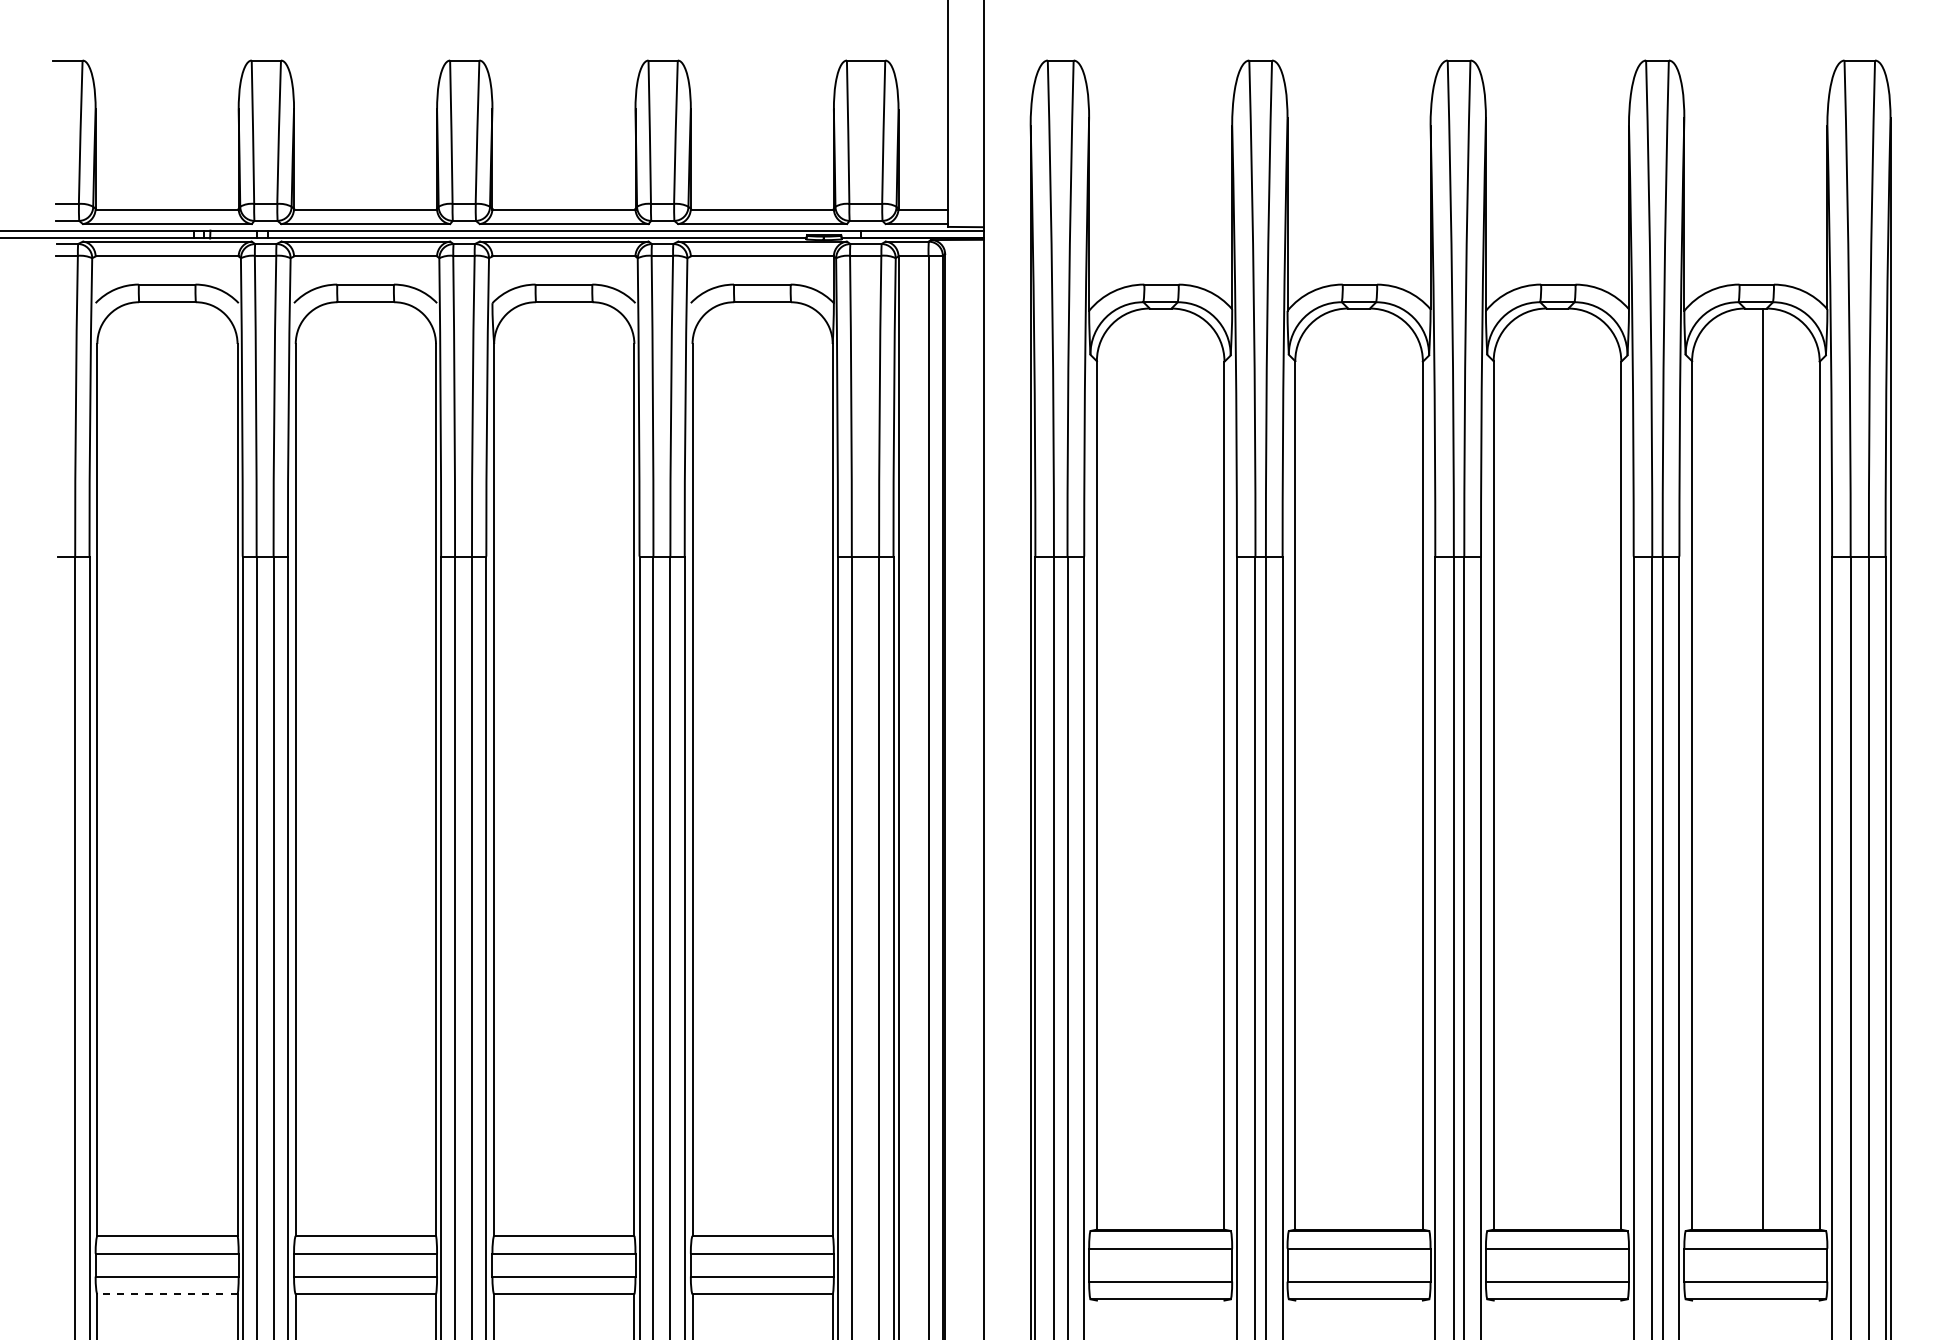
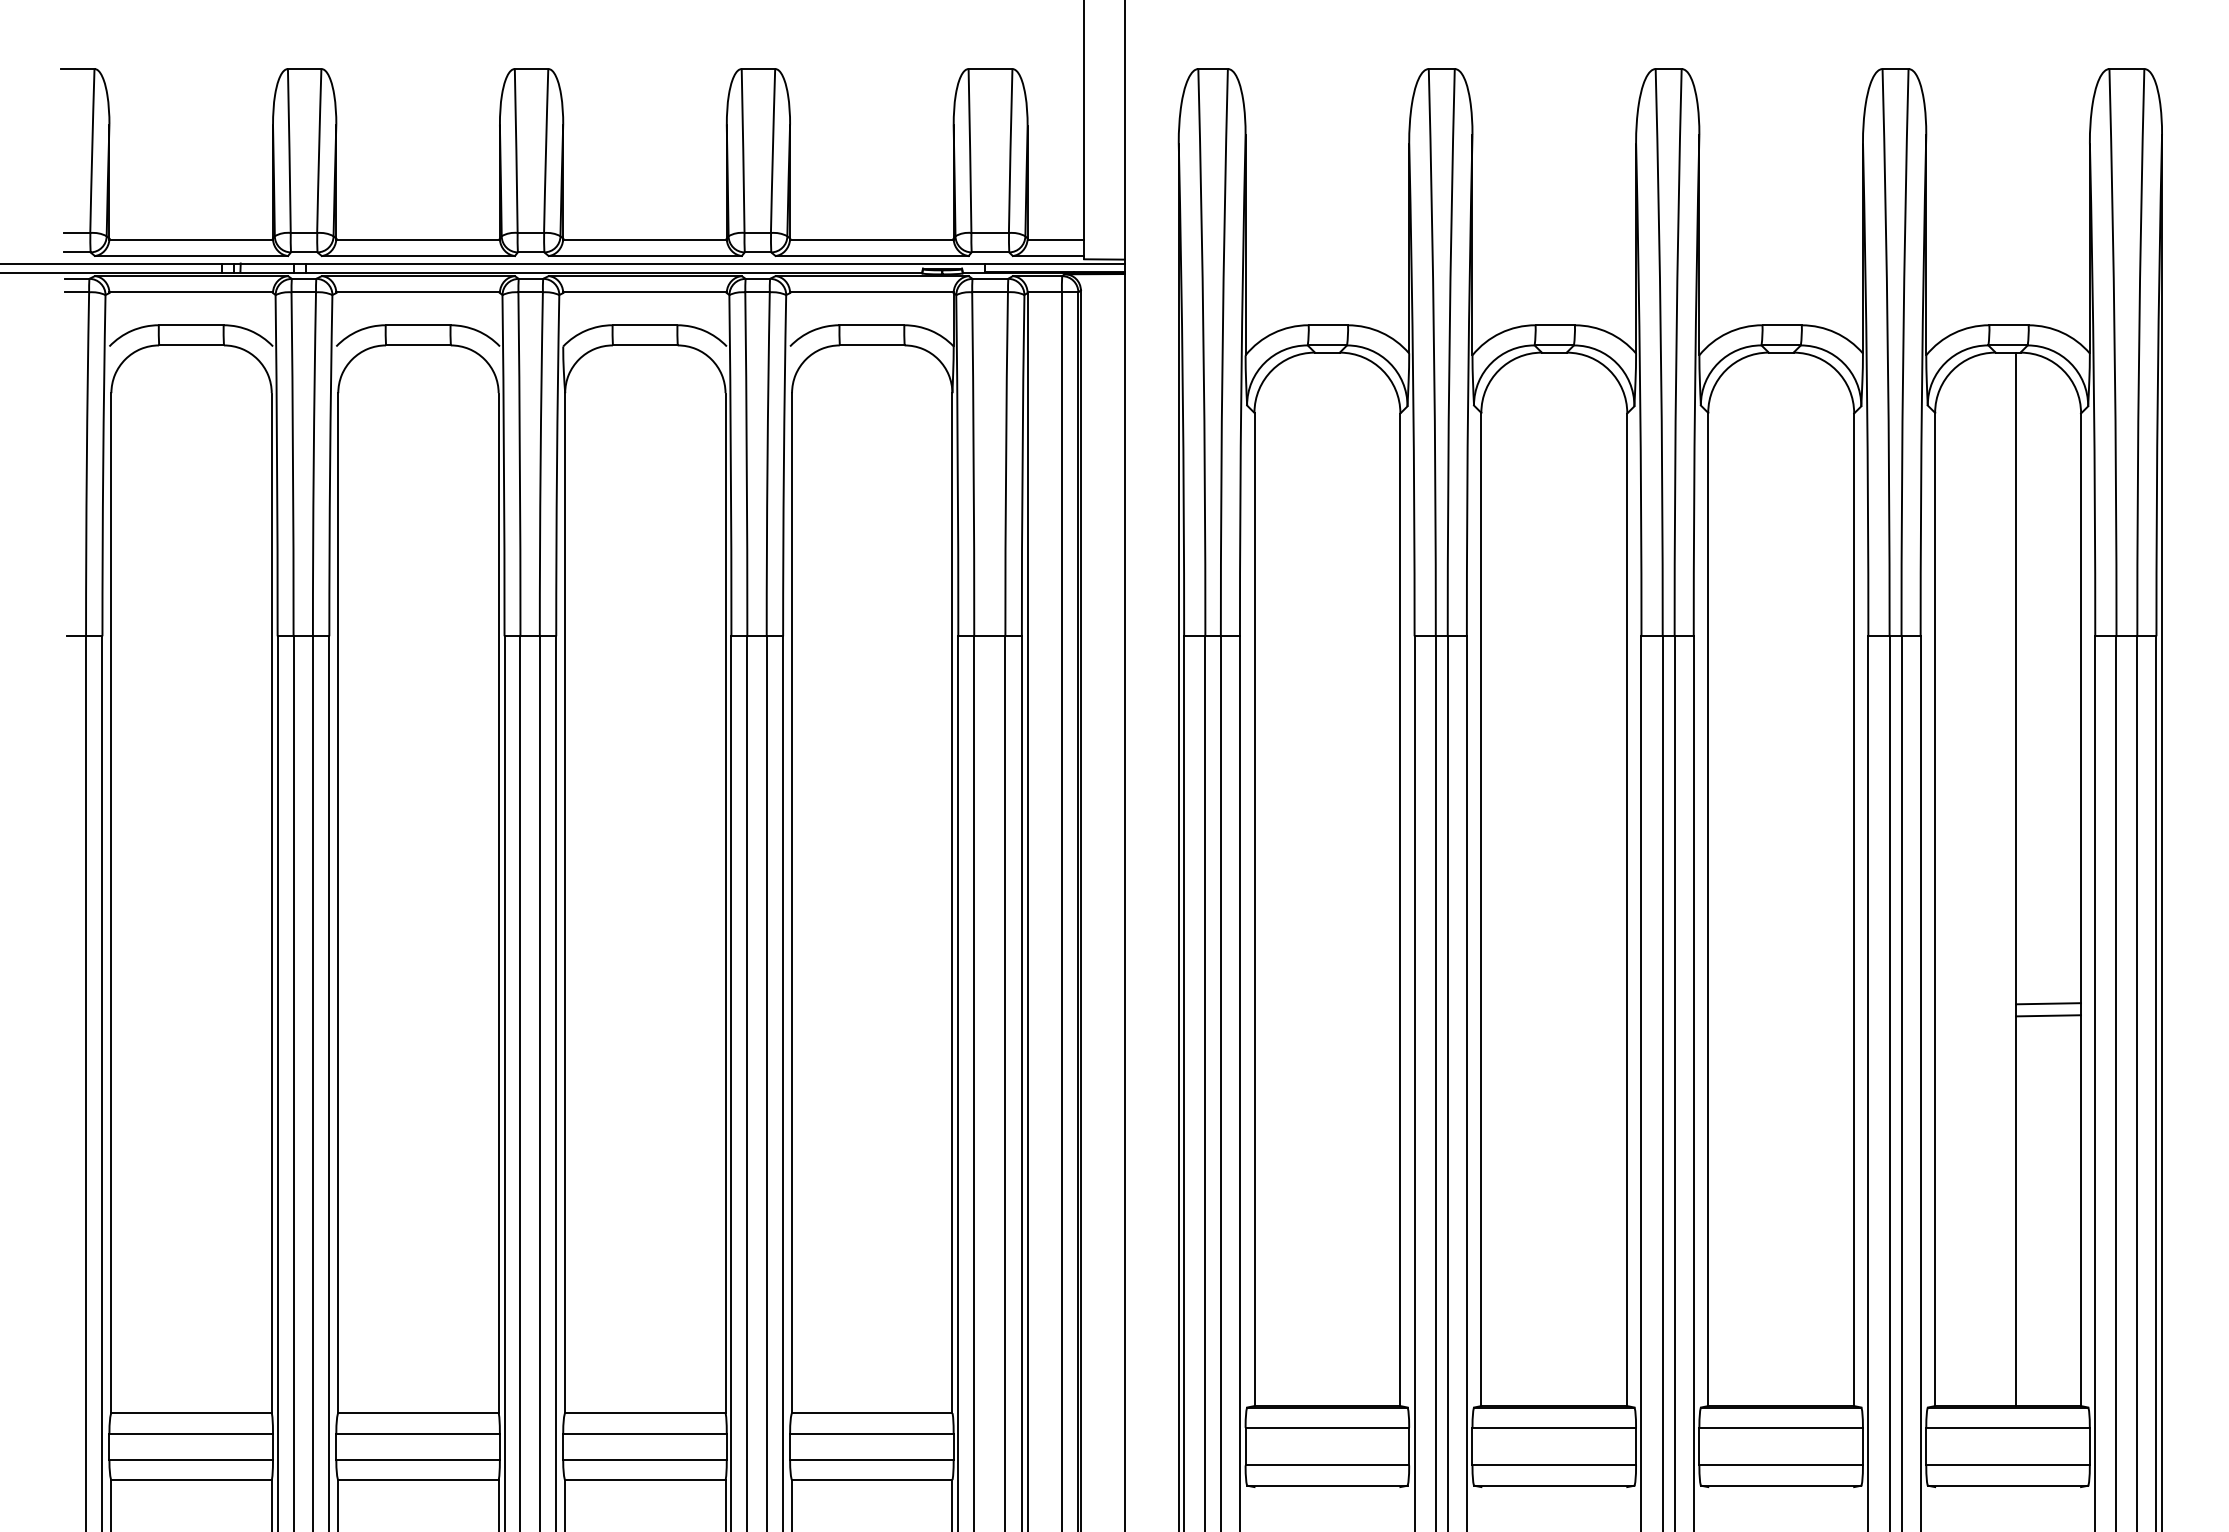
line: (1790, 877) -> (2047, 1003), added
line: (1790, 887) -> (2047, 1014), added
line: (166, 1294) -> (190, 1480), dashed -> solid

